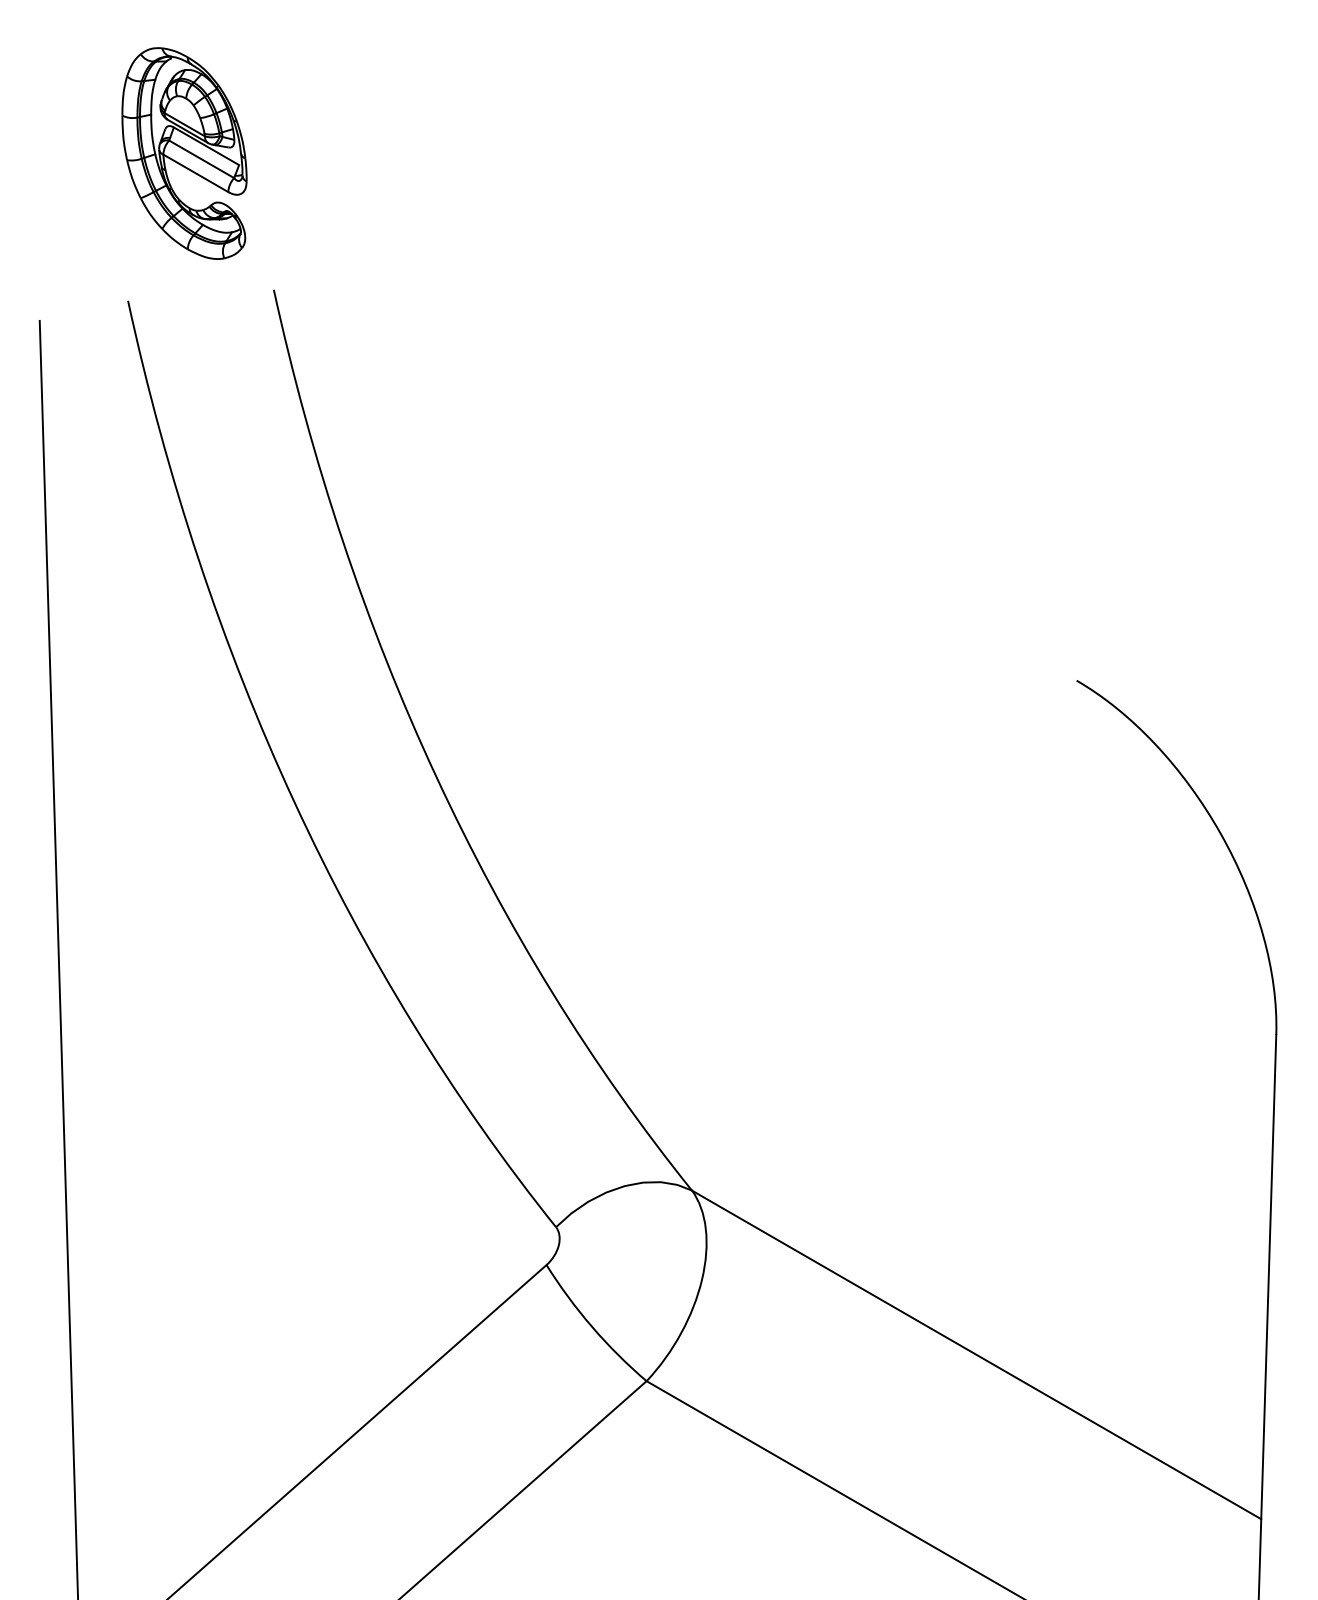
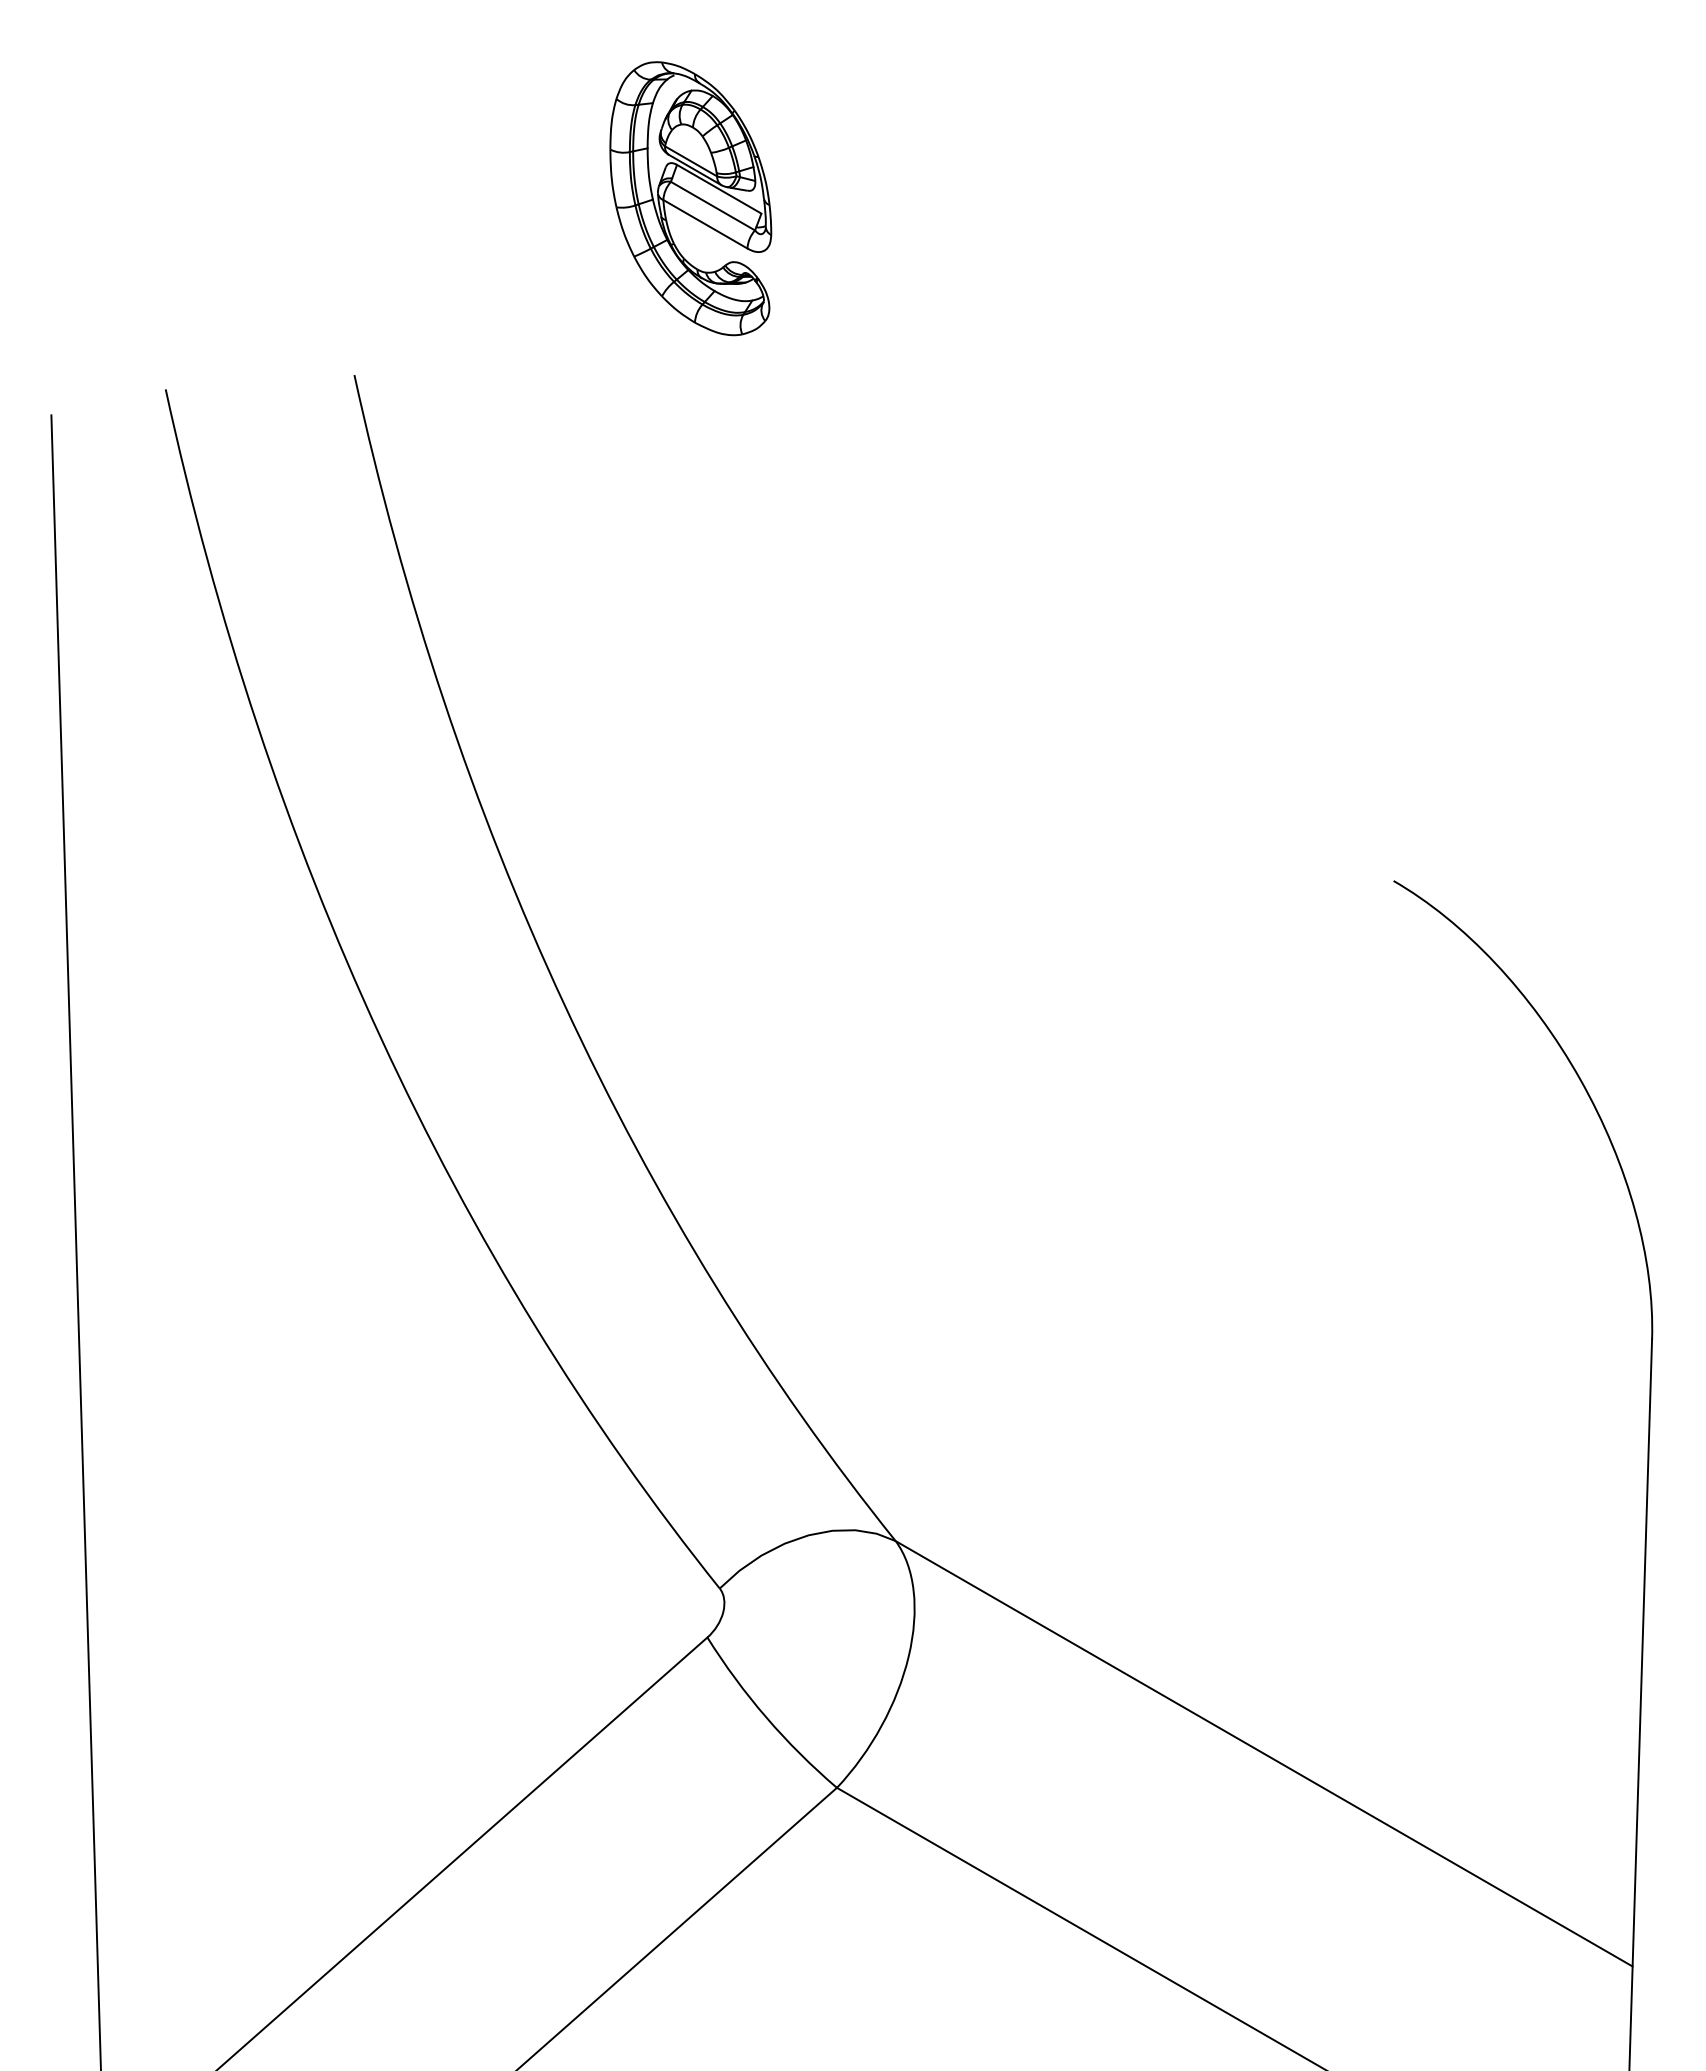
part: (184, 153) -> (690, 198), moved

